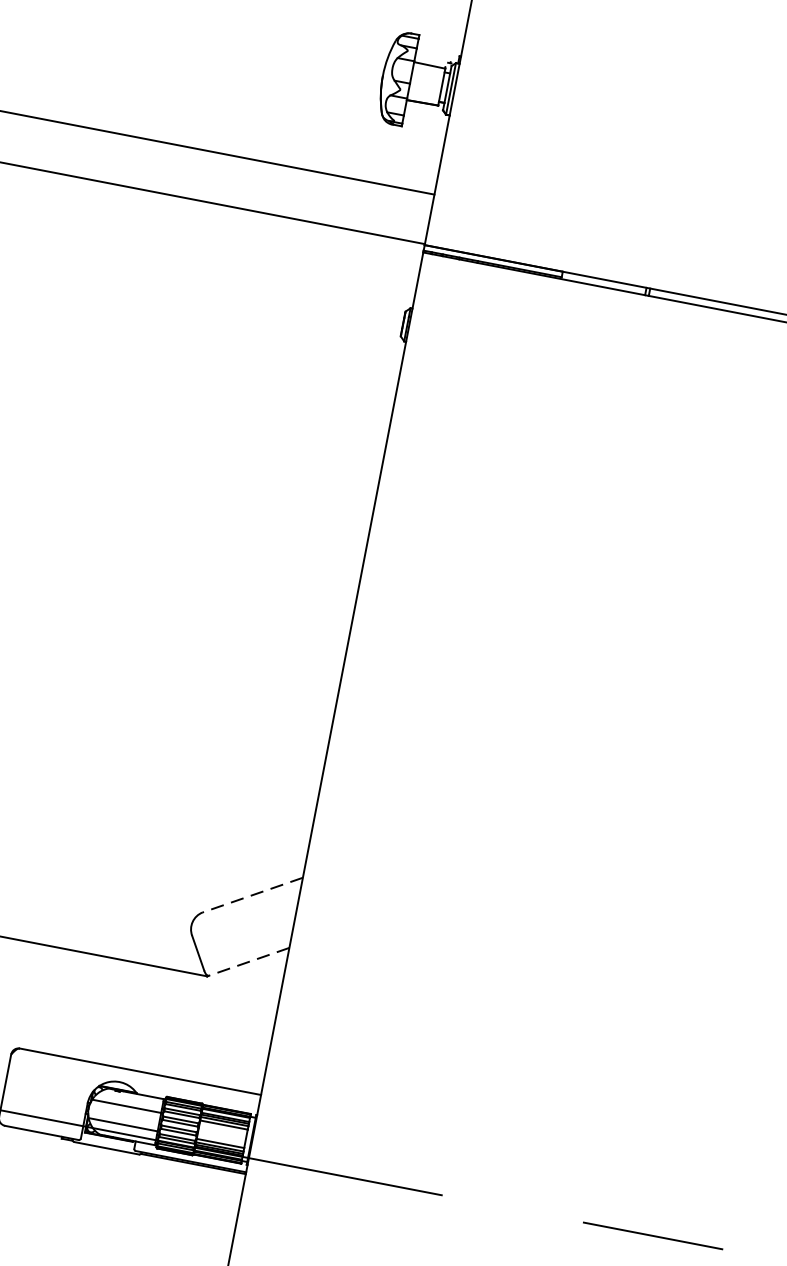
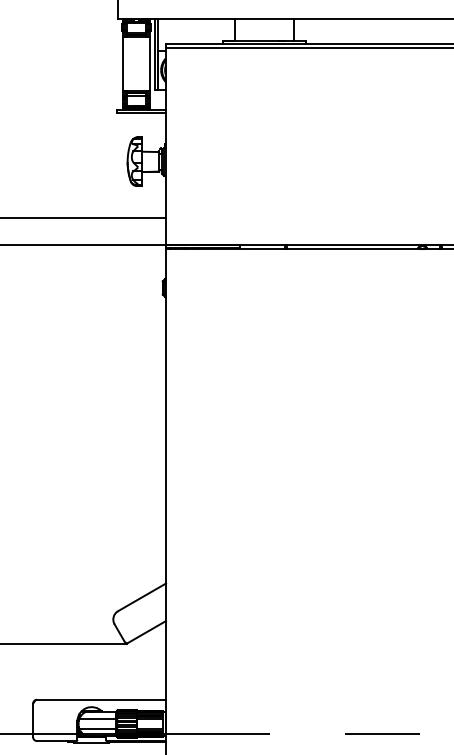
line: (252, 895) -> (141, 597), dashed -> solid
line: (248, 962) -> (146, 632), dashed -> solid

